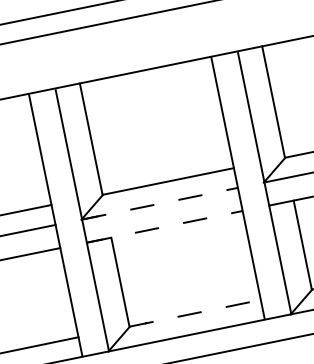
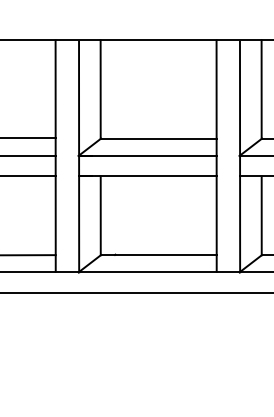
line: (159, 203) -> (147, 155), dashed -> solid
line: (164, 227) -> (147, 176), dashed -> solid
line: (194, 312) -> (158, 254), dashed -> solid

